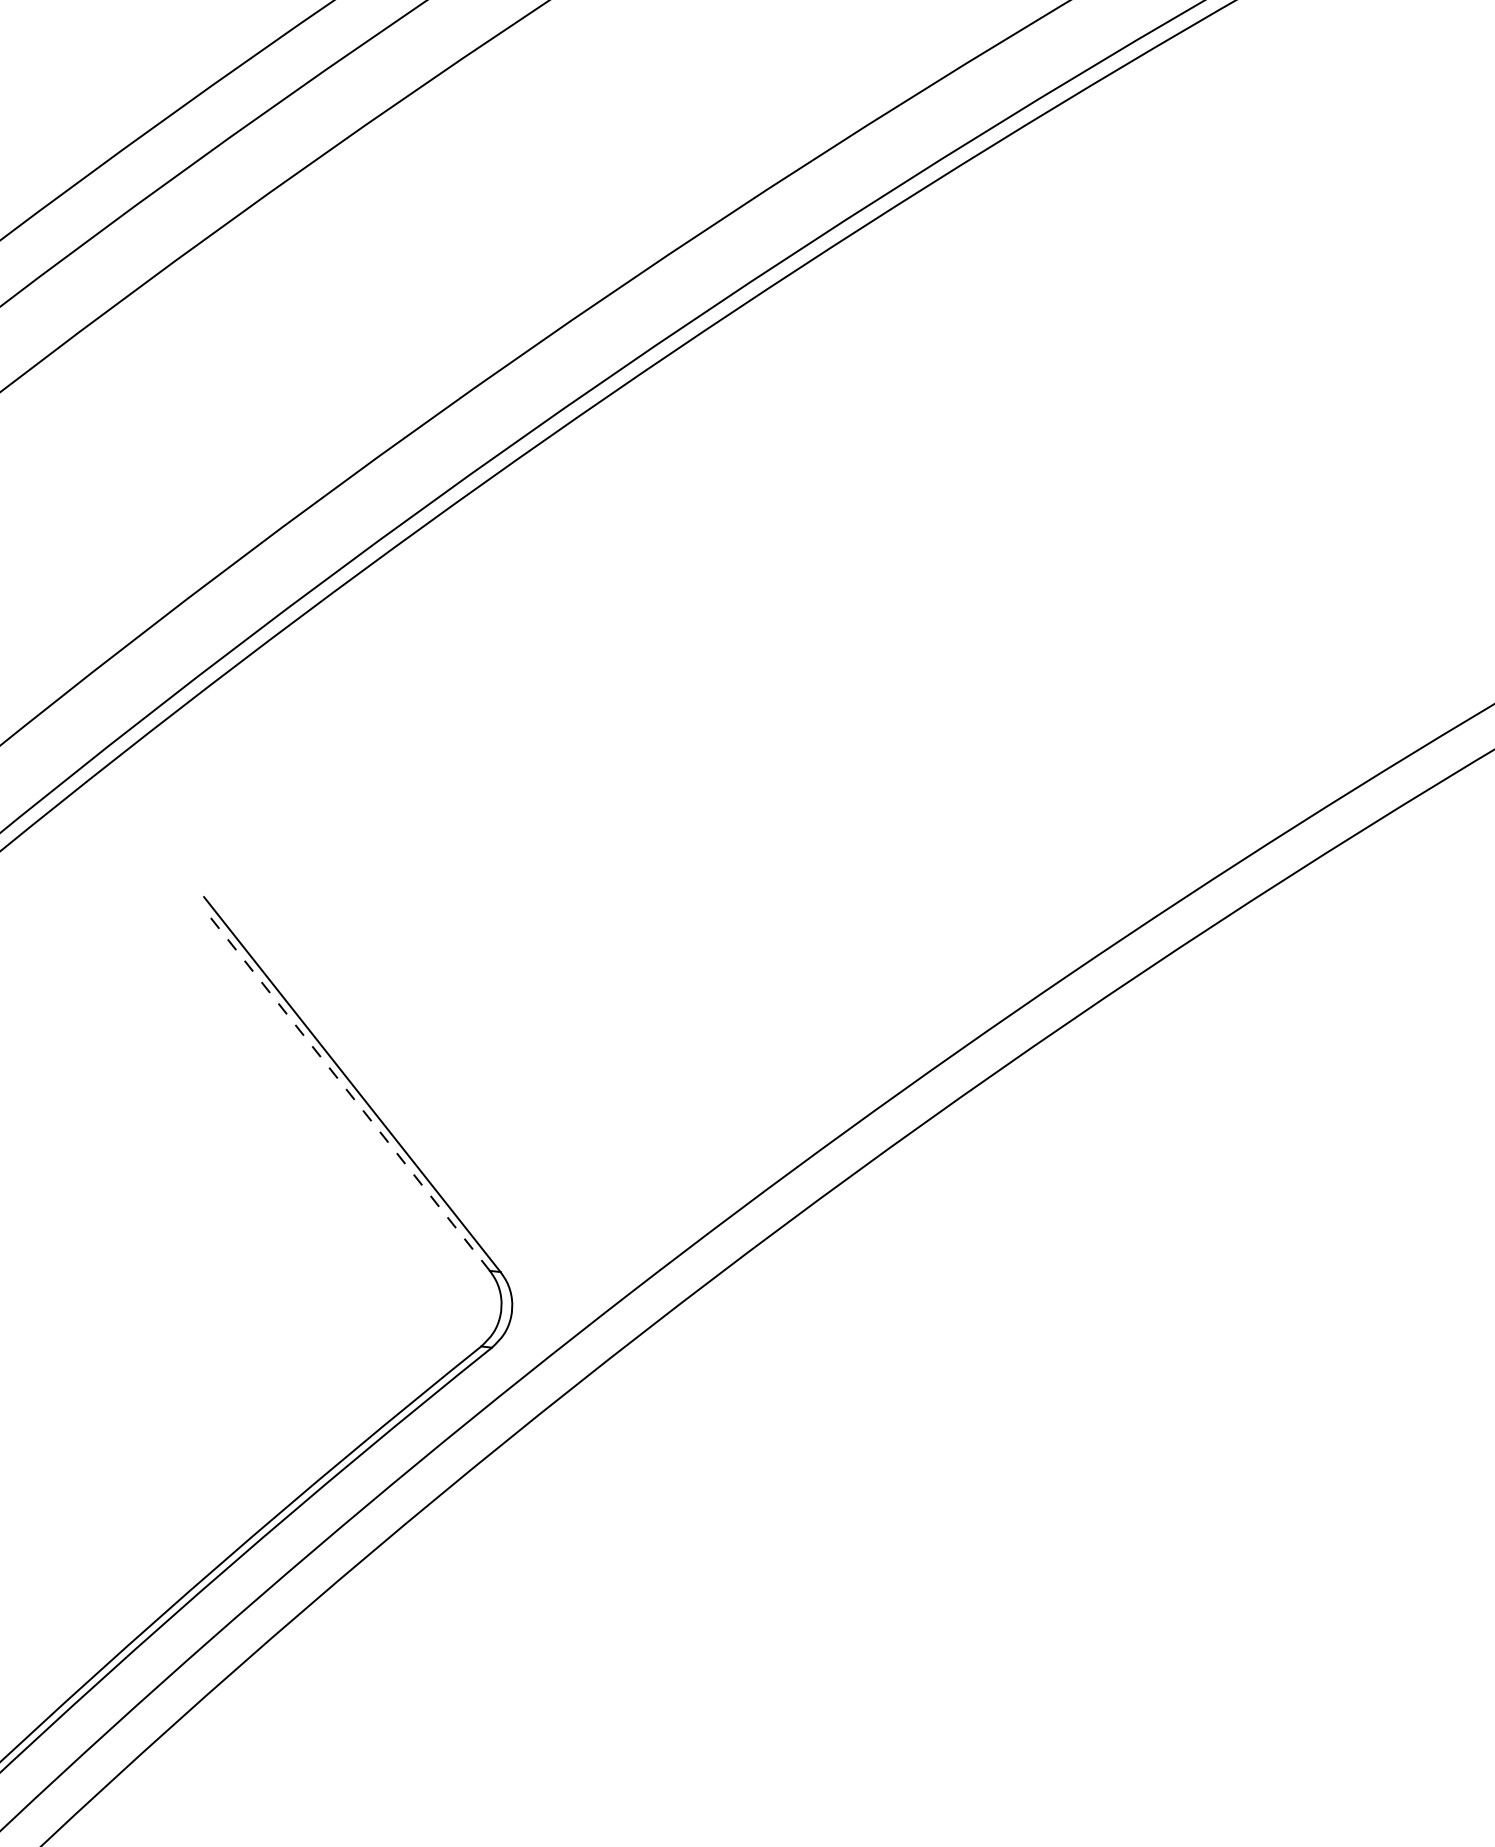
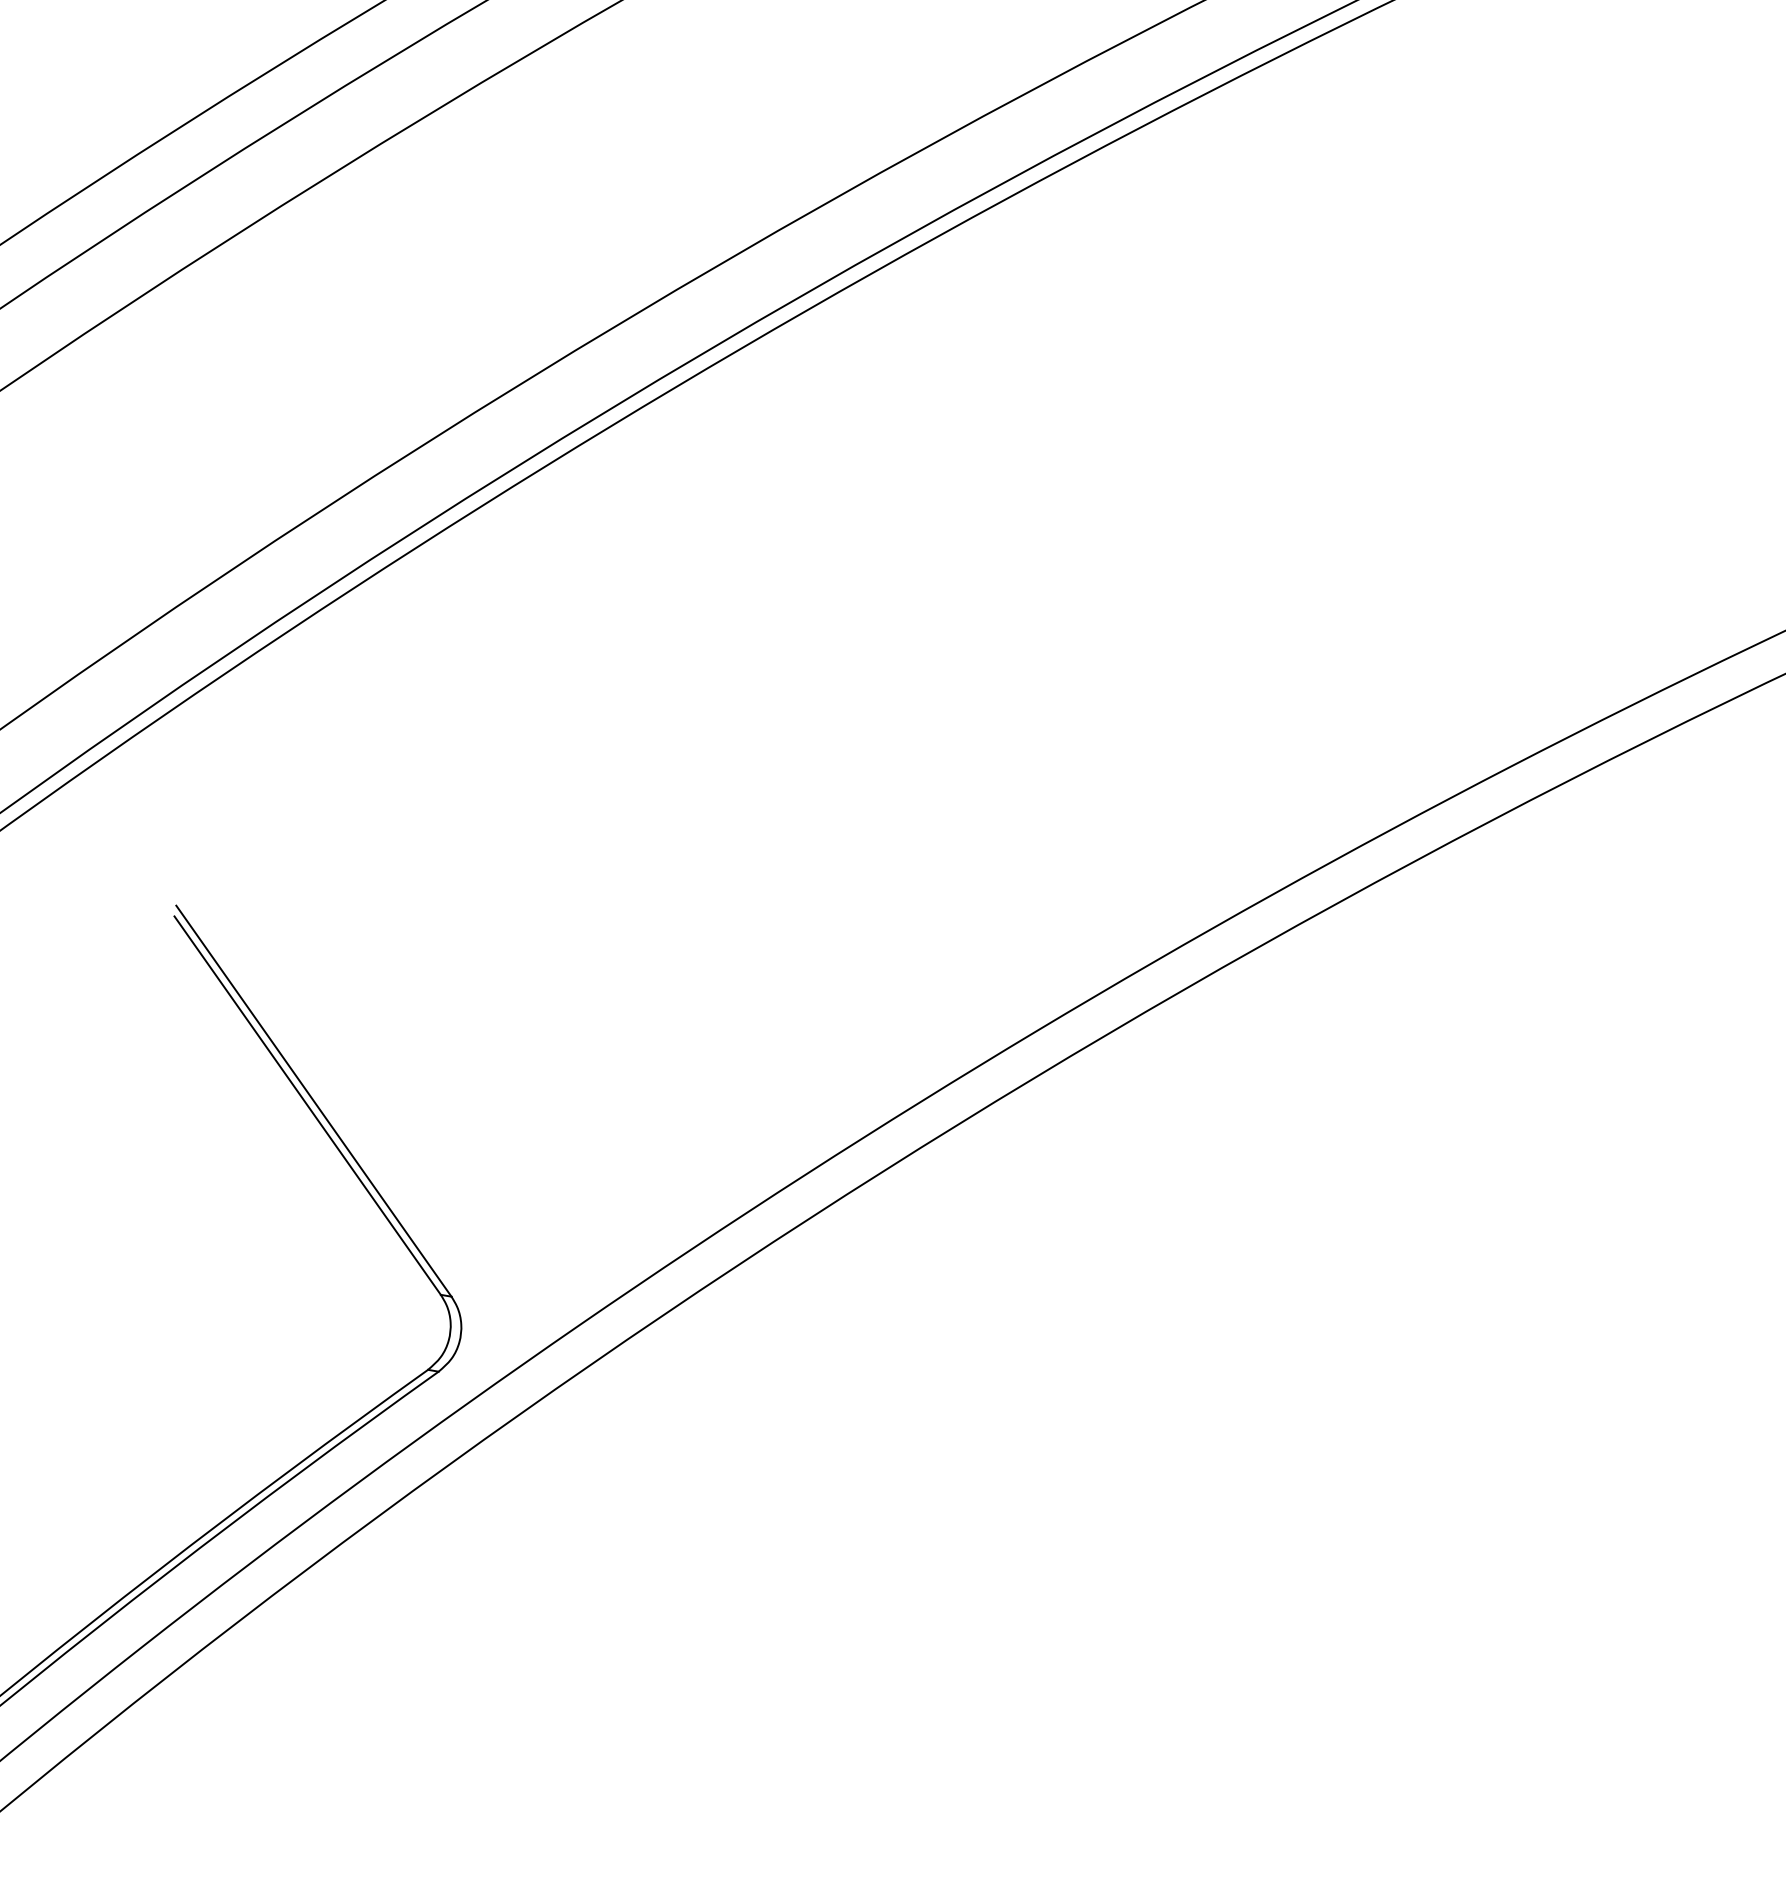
line: (346, 1089) -> (307, 1105), dashed -> solid

